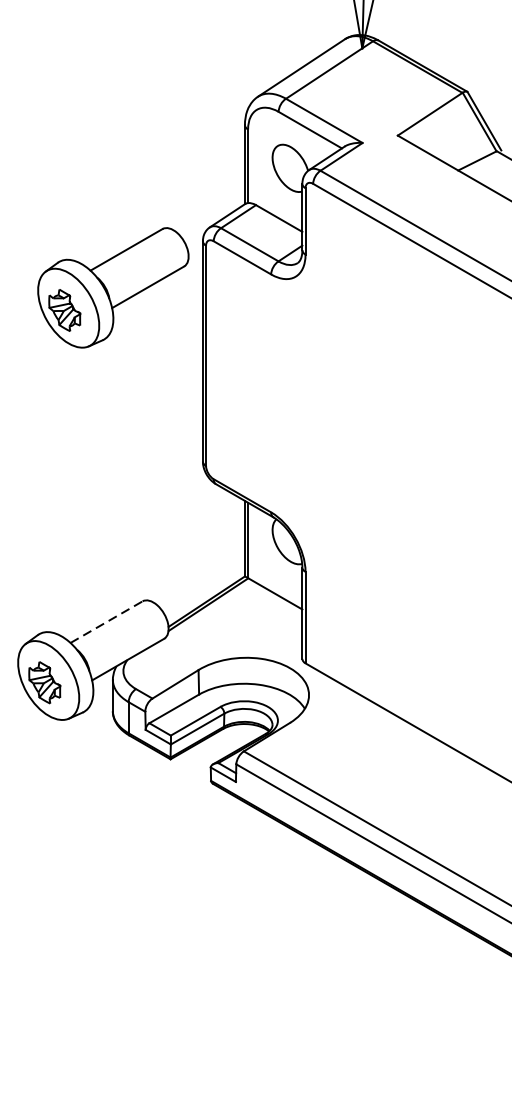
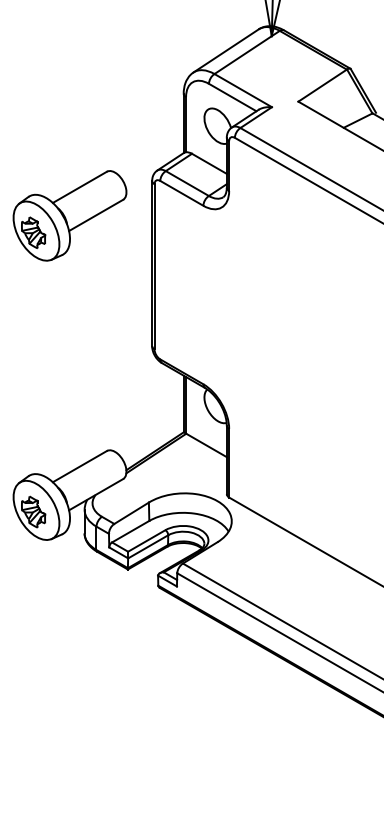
part: (112, 287) -> (69, 215), moved
line: (107, 621) -> (80, 466), dashed -> solid

